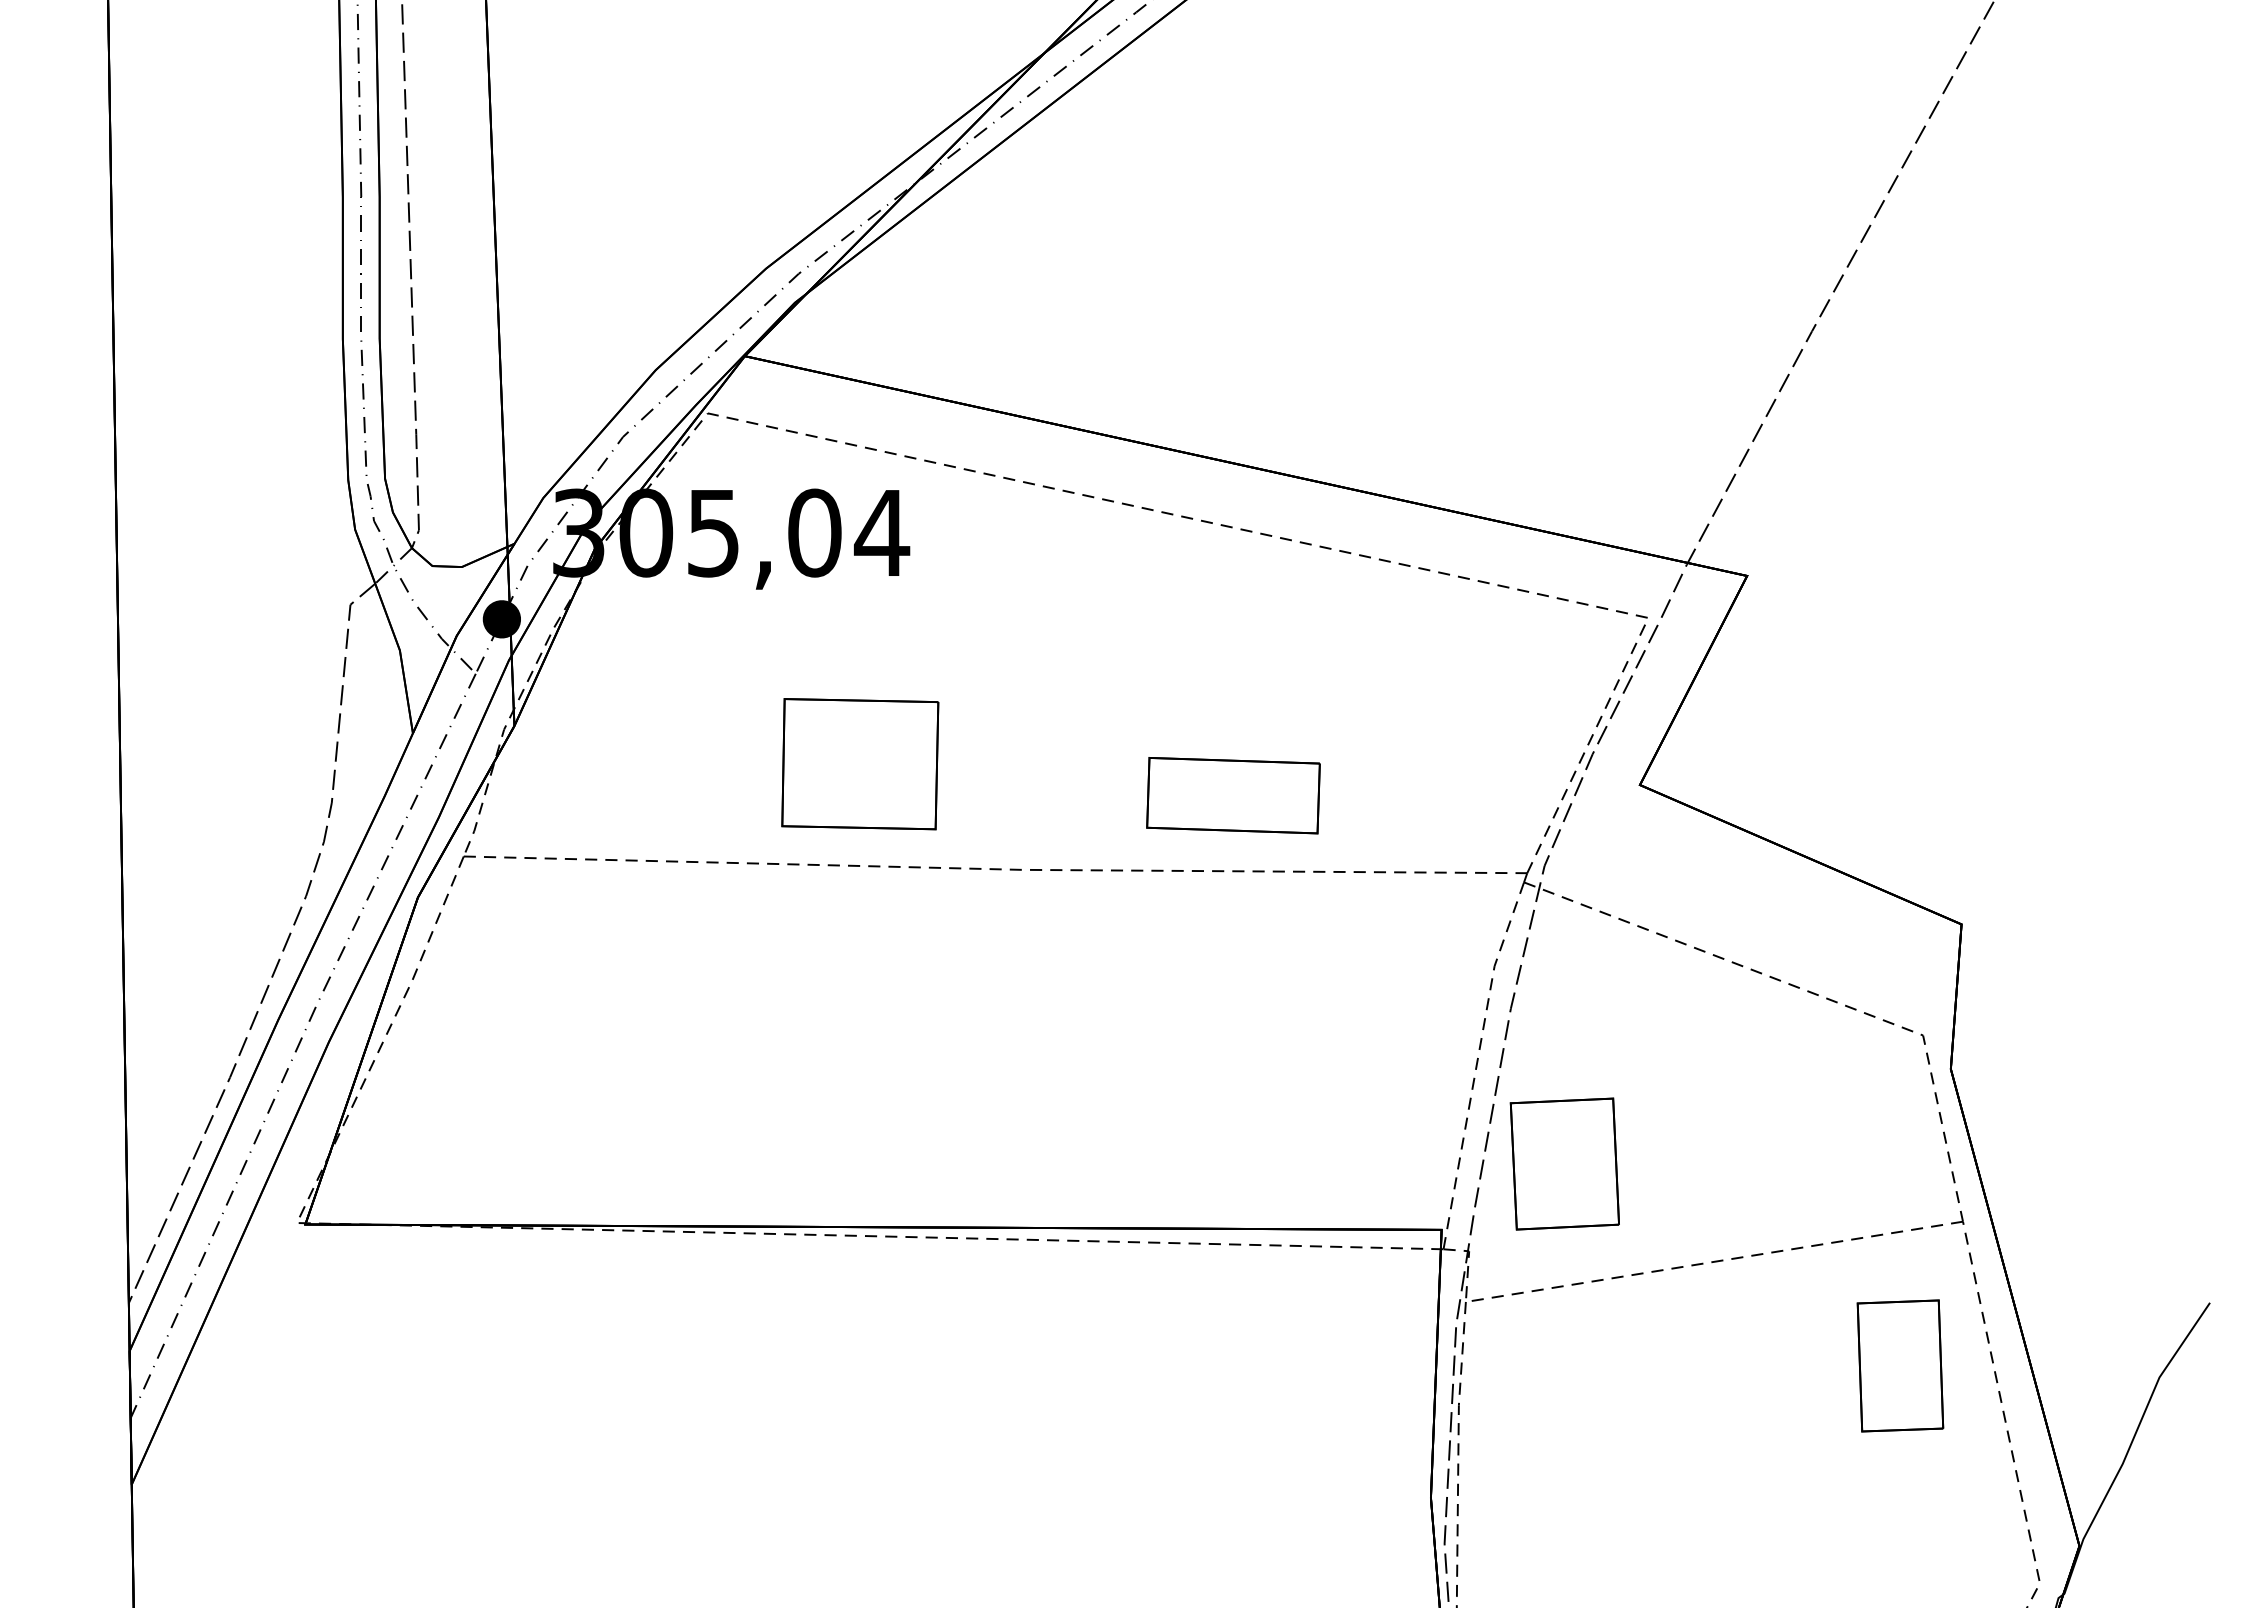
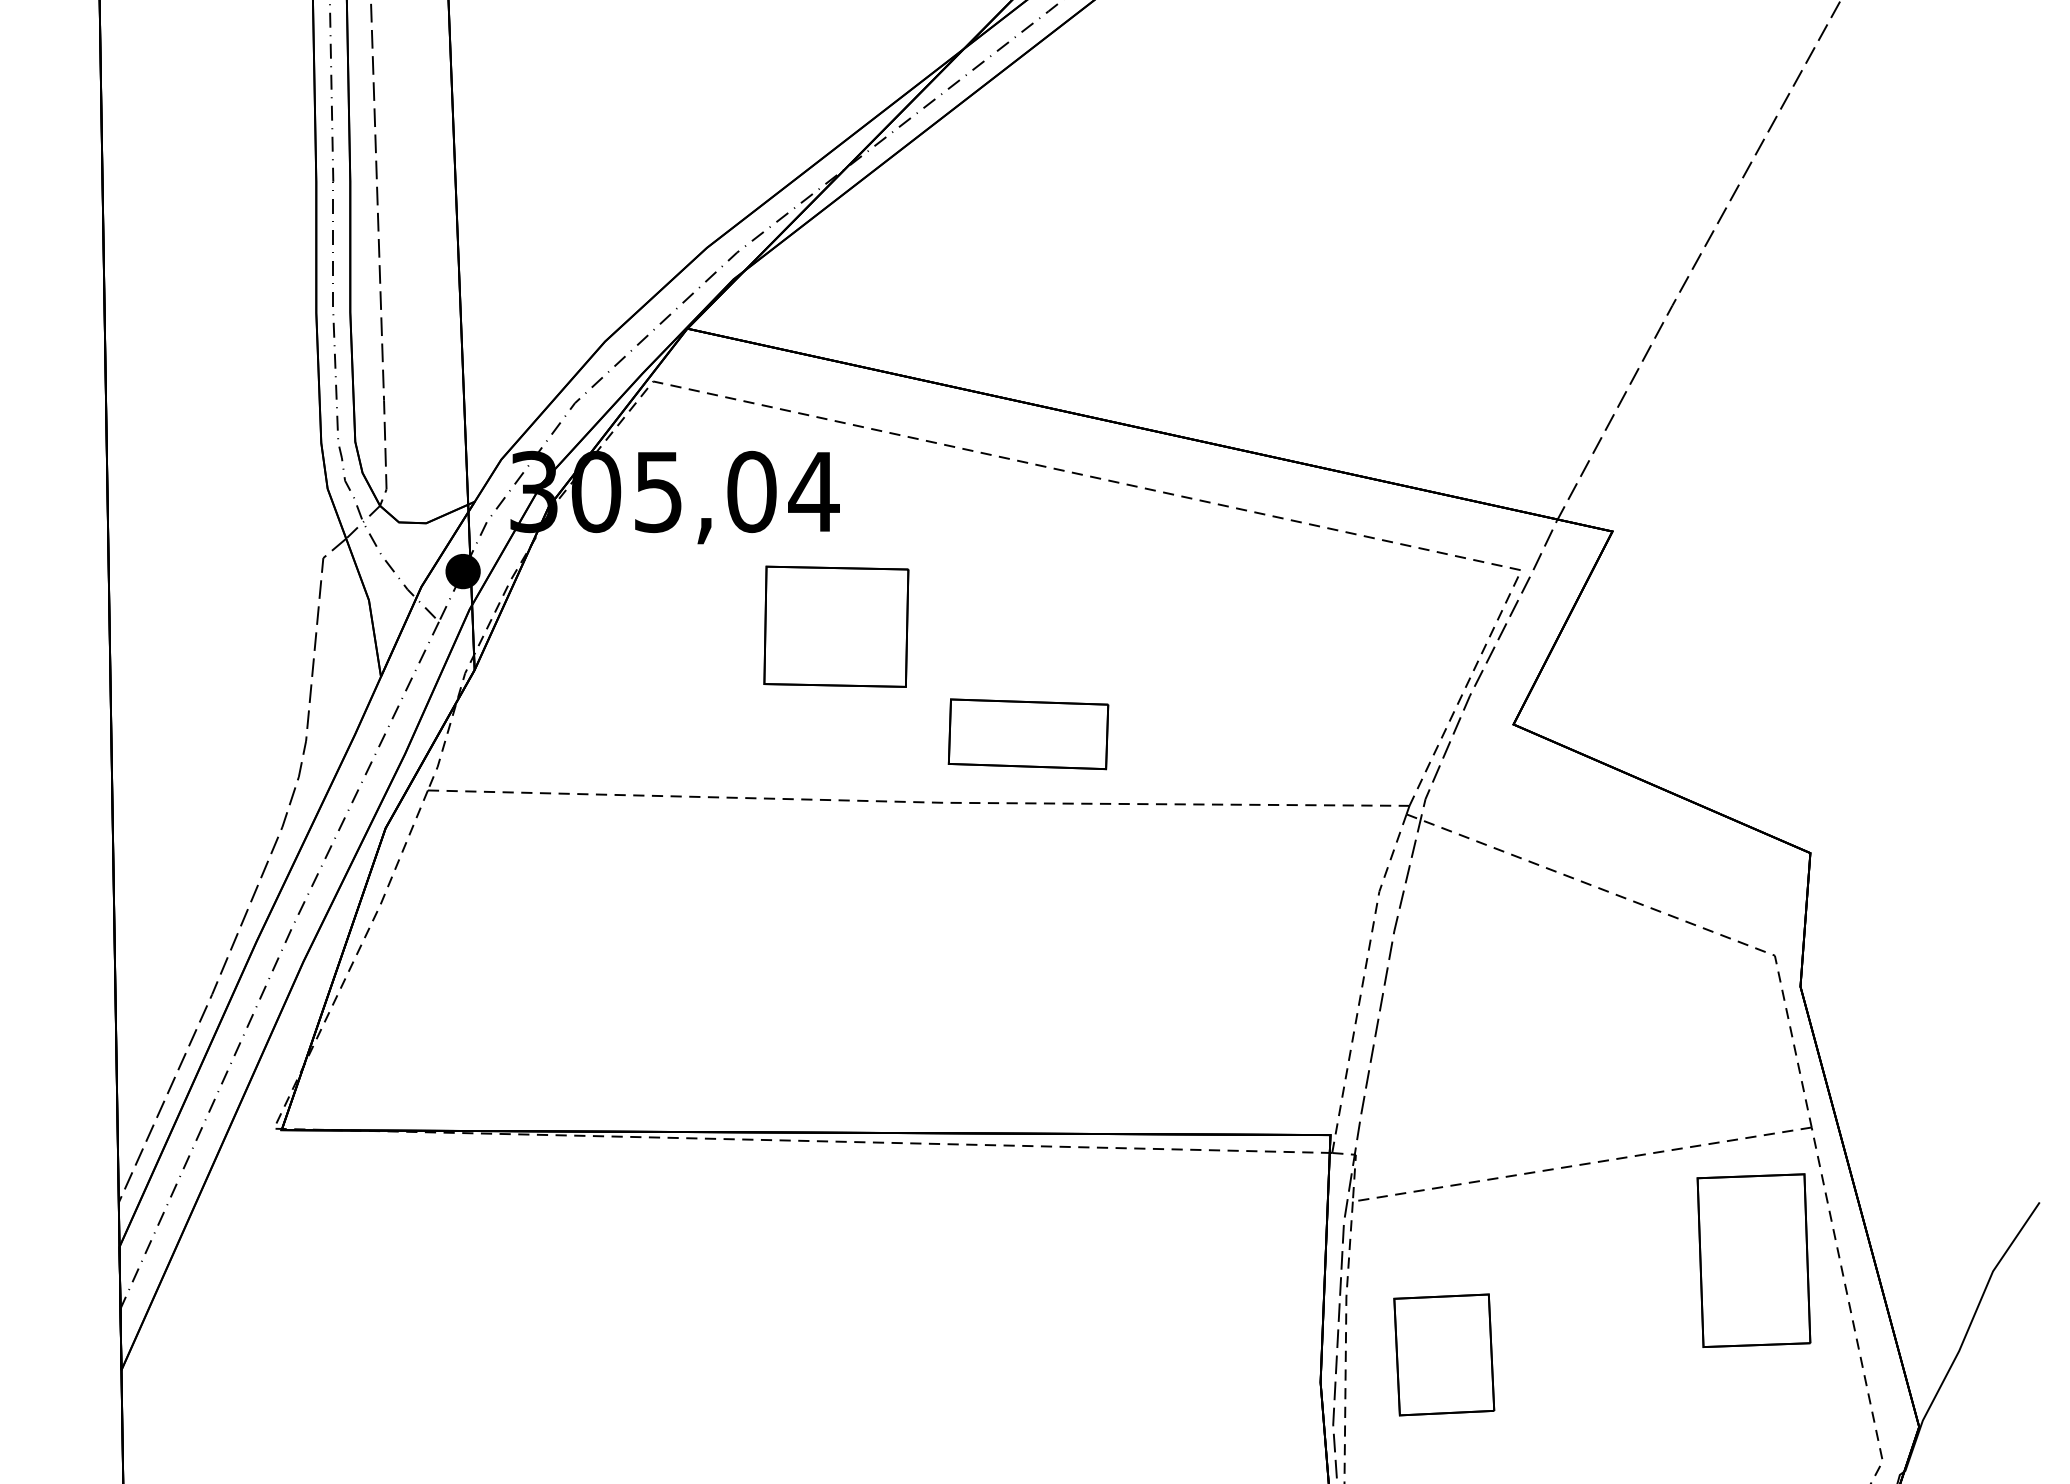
part: (860, 764) -> (836, 627), moved
part: (1233, 795) -> (1028, 734), moved
part: (1564, 1163) -> (1443, 1354), moved
part: (1900, 1365) -> (1754, 1260), size x1.43

